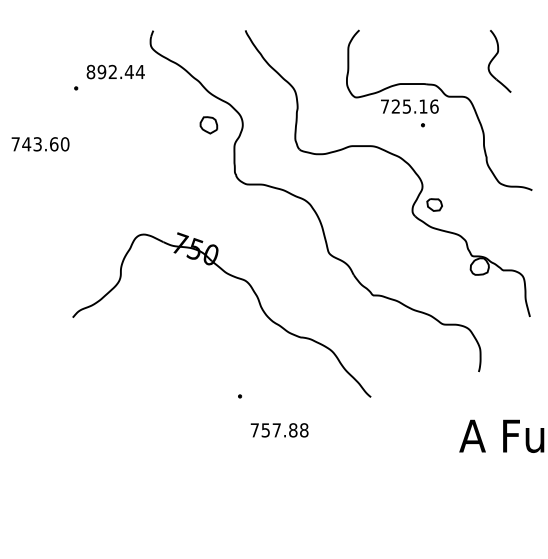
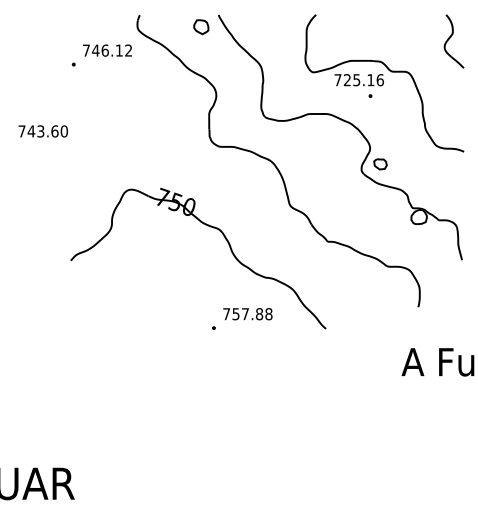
part: (498, 61) -> (453, 41), moved
text: (115, 71) -> (107, 50), 892.44 -> 746.12
part: (209, 125) -> (201, 27), moved
text: (39, 144) -> (42, 131), moved
text: (279, 430) -> (247, 314), moved

